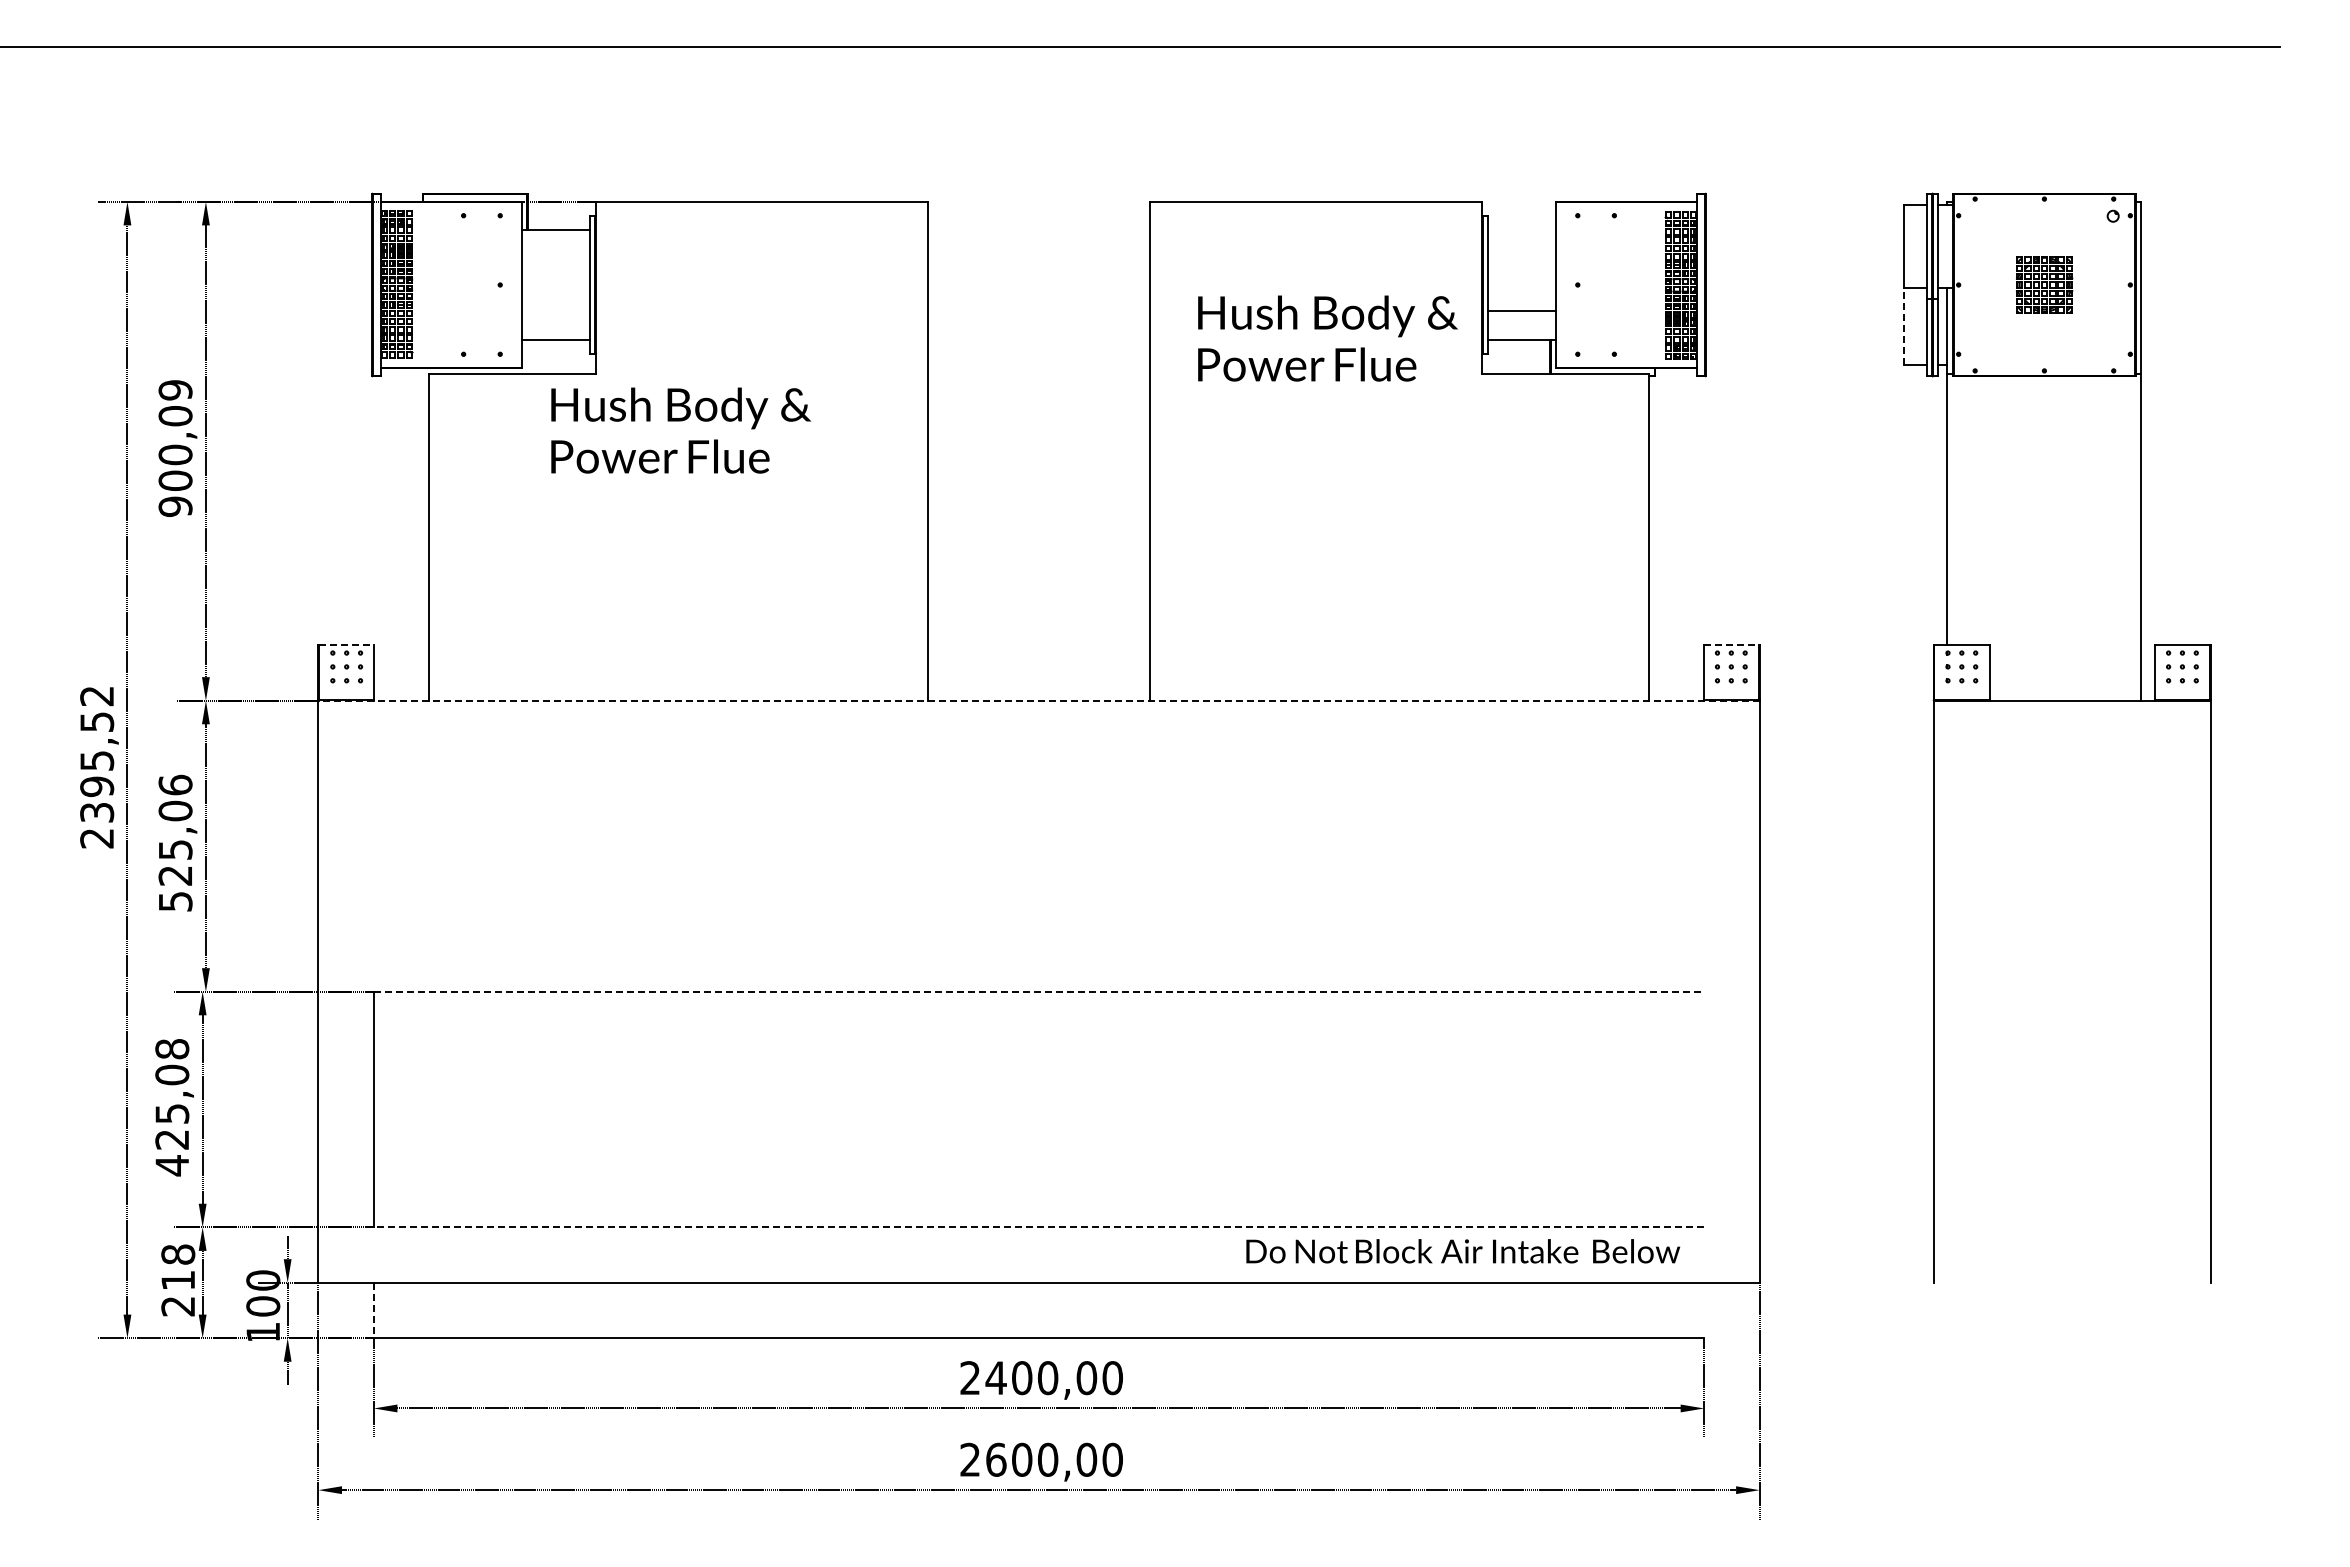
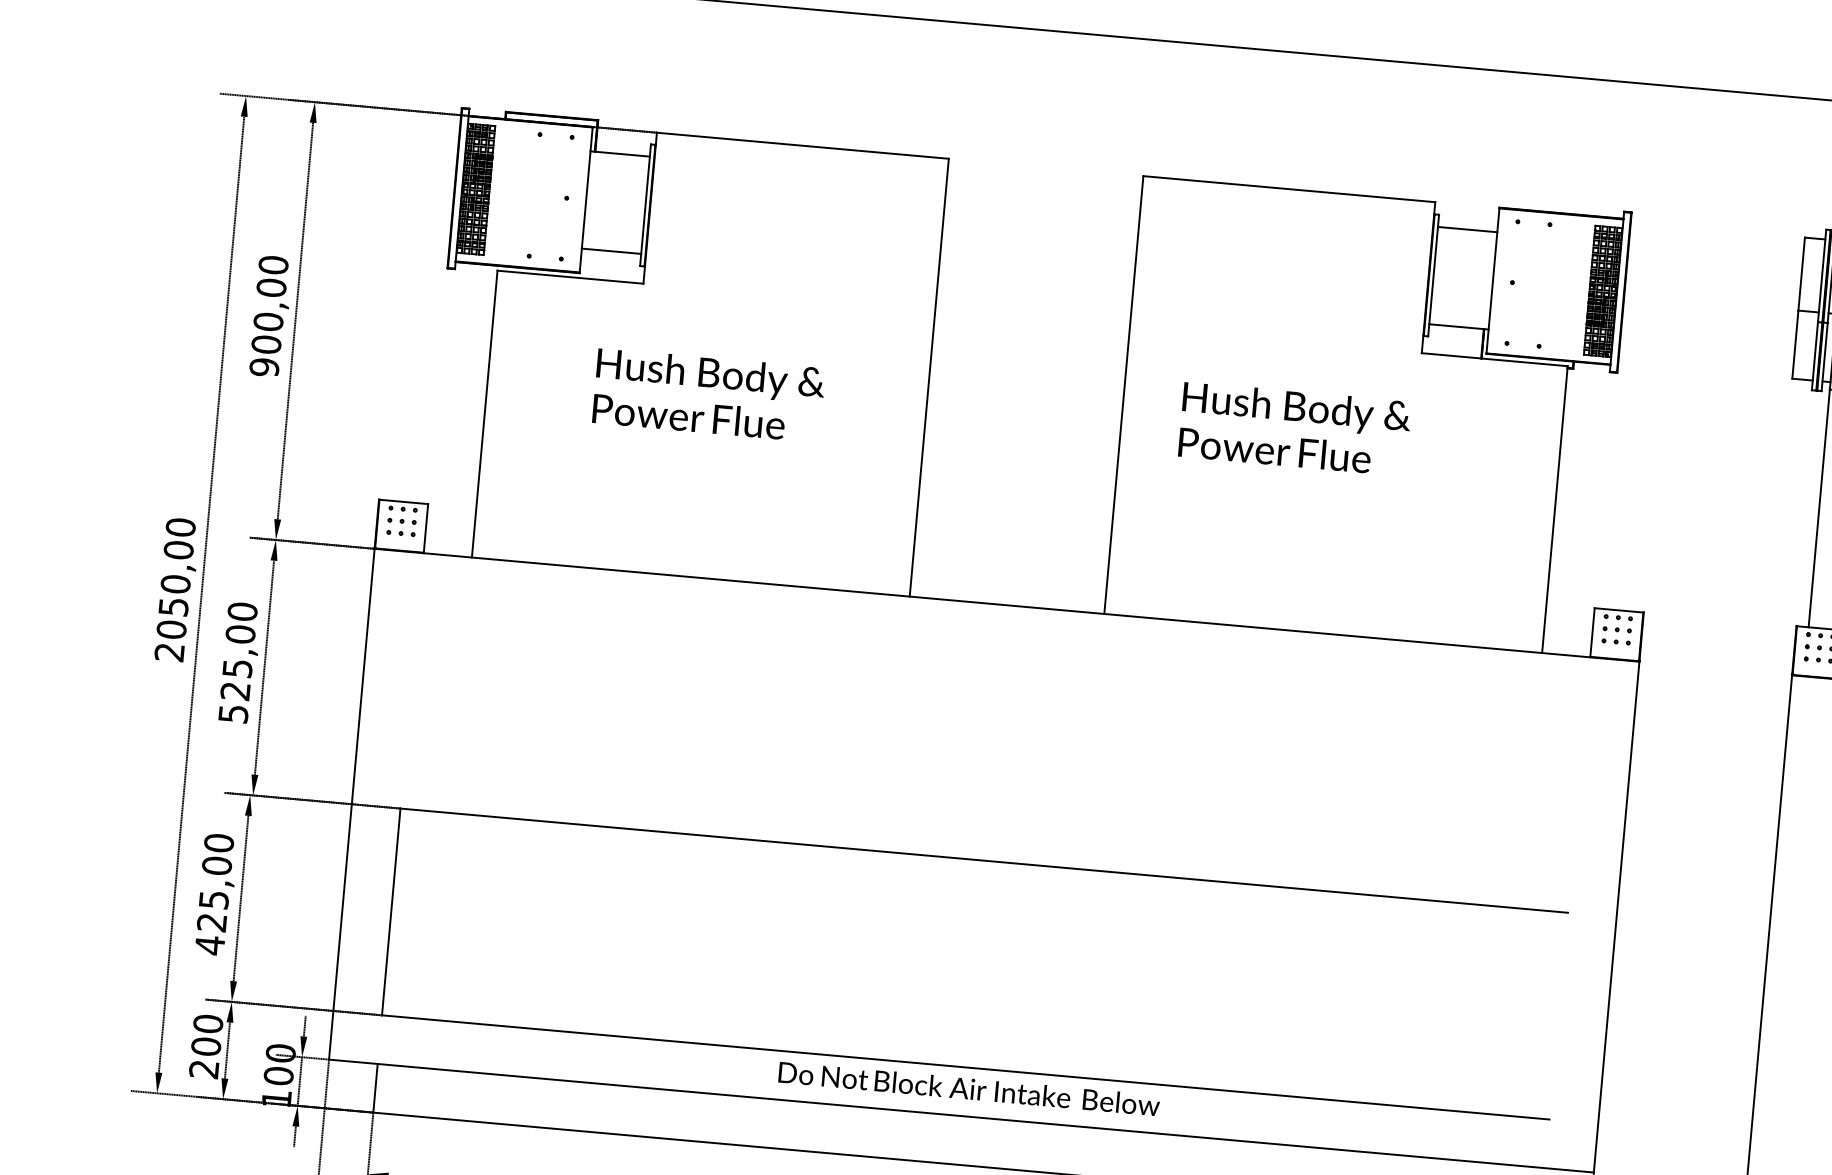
line: (1521, 310) -> (1467, 229), moved
line: (1903, 326) -> (1795, 344), dashed -> solid
text: (1327, 338) -> (1294, 429), moved
text: (175, 390) -> (273, 265), 900,09 -> 900,00
text: (681, 430) -> (709, 395), moved
line: (346, 644) -> (403, 501), dashed -> solid
line: (1731, 644) -> (1619, 610), dashed -> solid
line: (1039, 700) -> (1007, 605), dashed -> solid
text: (97, 754) -> (176, 578), 2395,52 -> 2050,00
text: (175, 784) -> (242, 611), 525,06 -> 525,00
line: (1039, 991) -> (984, 860), dashed -> solid
text: (172, 1049) -> (219, 843), 425,08 -> 425,00
line: (1038, 1227) -> (965, 1067), dashed -> solid
text: (1463, 1251) -> (969, 1089), moved
text: (178, 1267) -> (207, 1035), 218 -> 200
line: (373, 1310) -> (375, 1088), dashed -> solid

